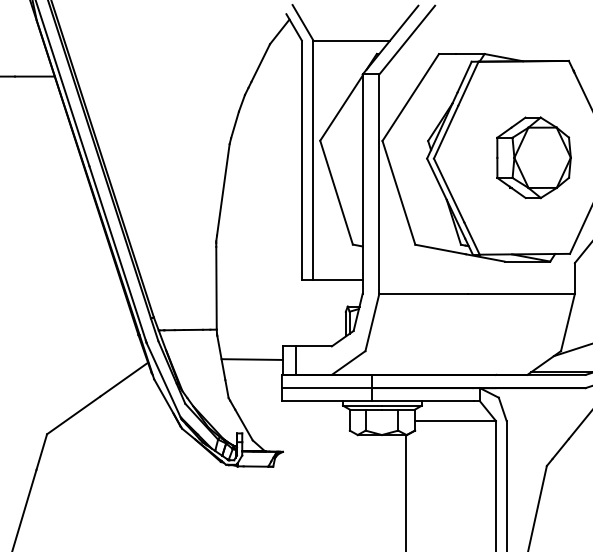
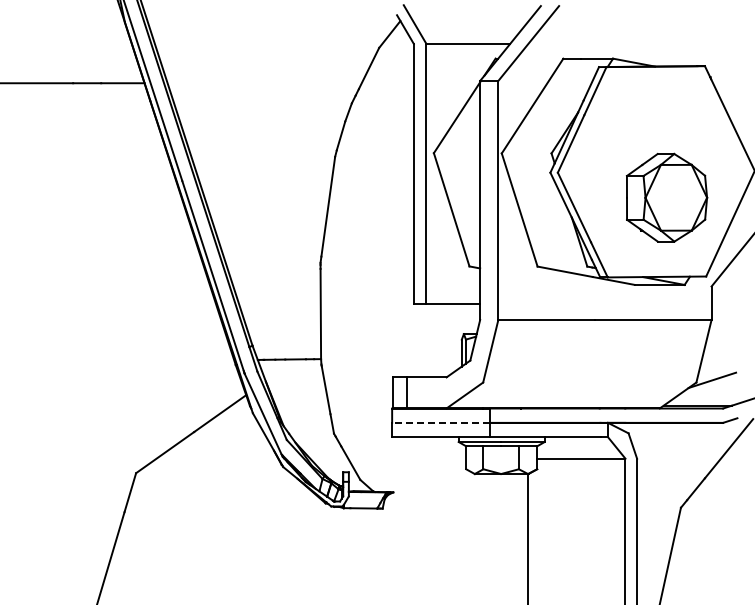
part: (534, 157) -> (667, 197), moved
line: (251, 359) -> (359, 391), removed
line: (327, 387) -> (441, 422), solid -> dashed

